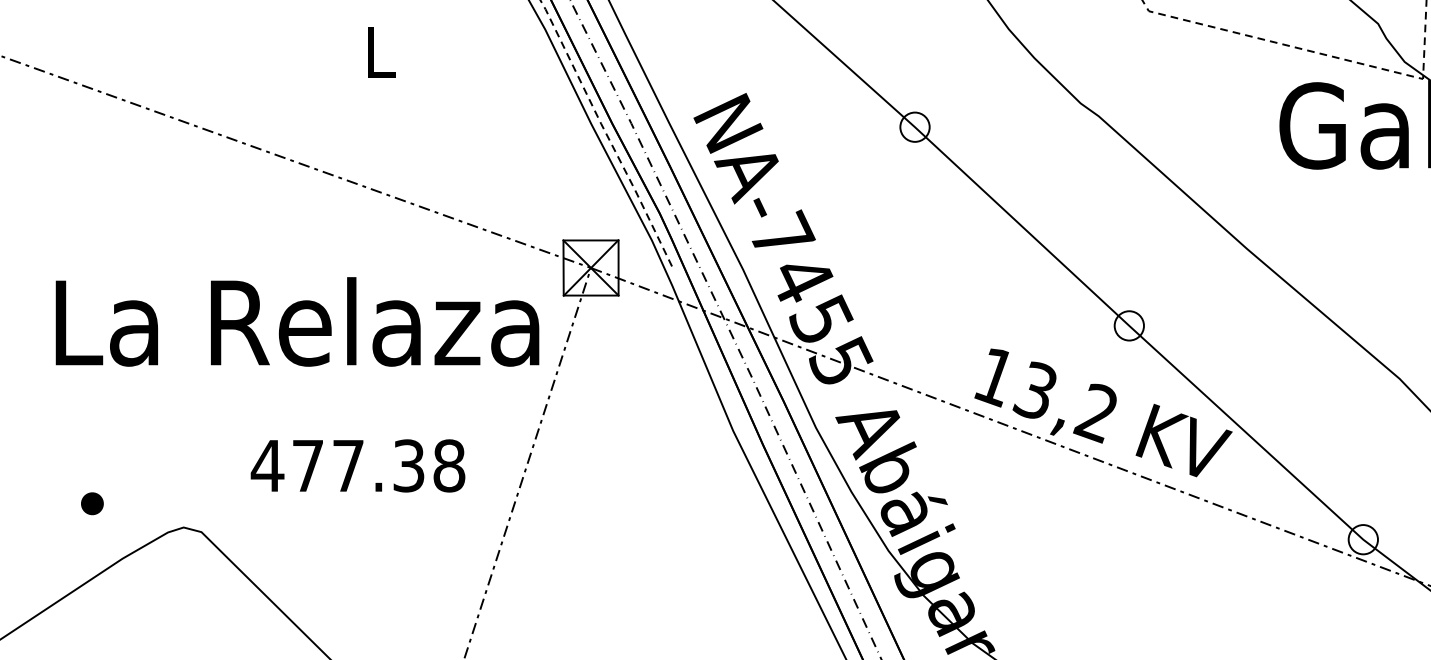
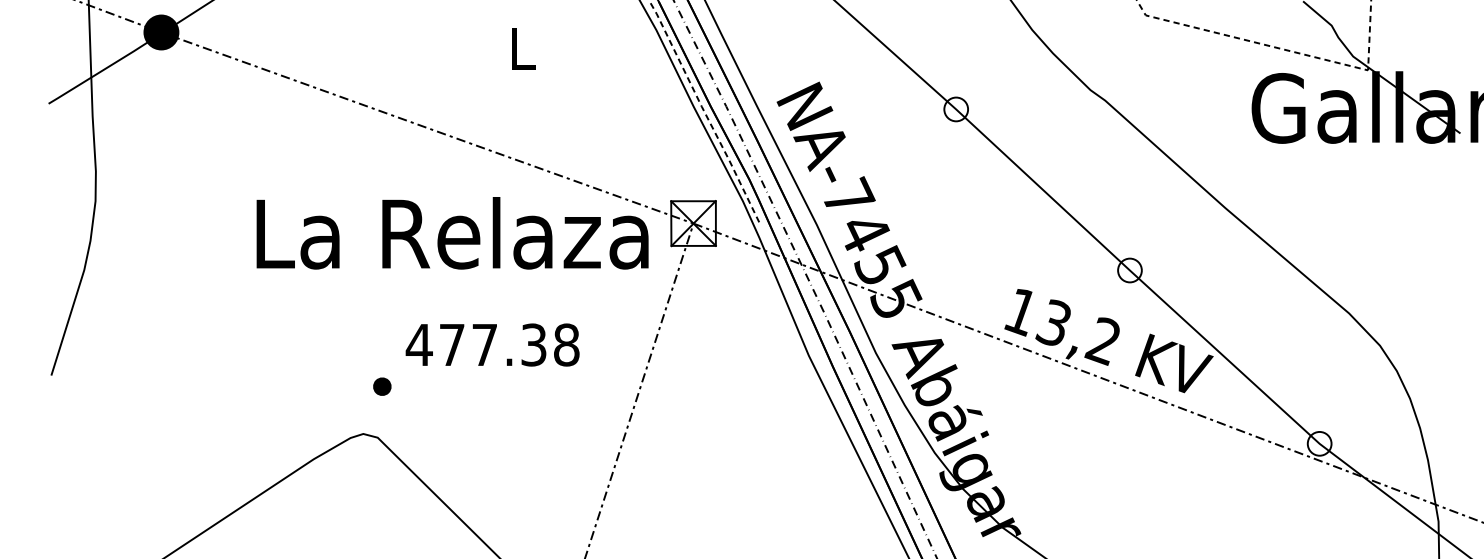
text: (297, 322) -> (452, 233), moved
text: (357, 465) -> (492, 344), moved
part: (92, 503) -> (382, 386), moved

